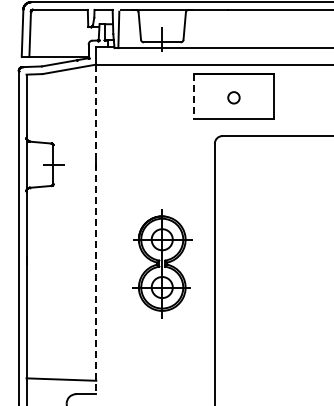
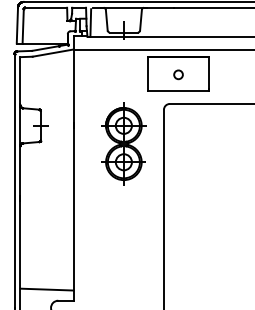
line: (193, 96) -> (147, 73), dashed -> solid
line: (96, 229) -> (73, 175), dashed -> solid
part: (162, 263) -> (124, 143), moved

